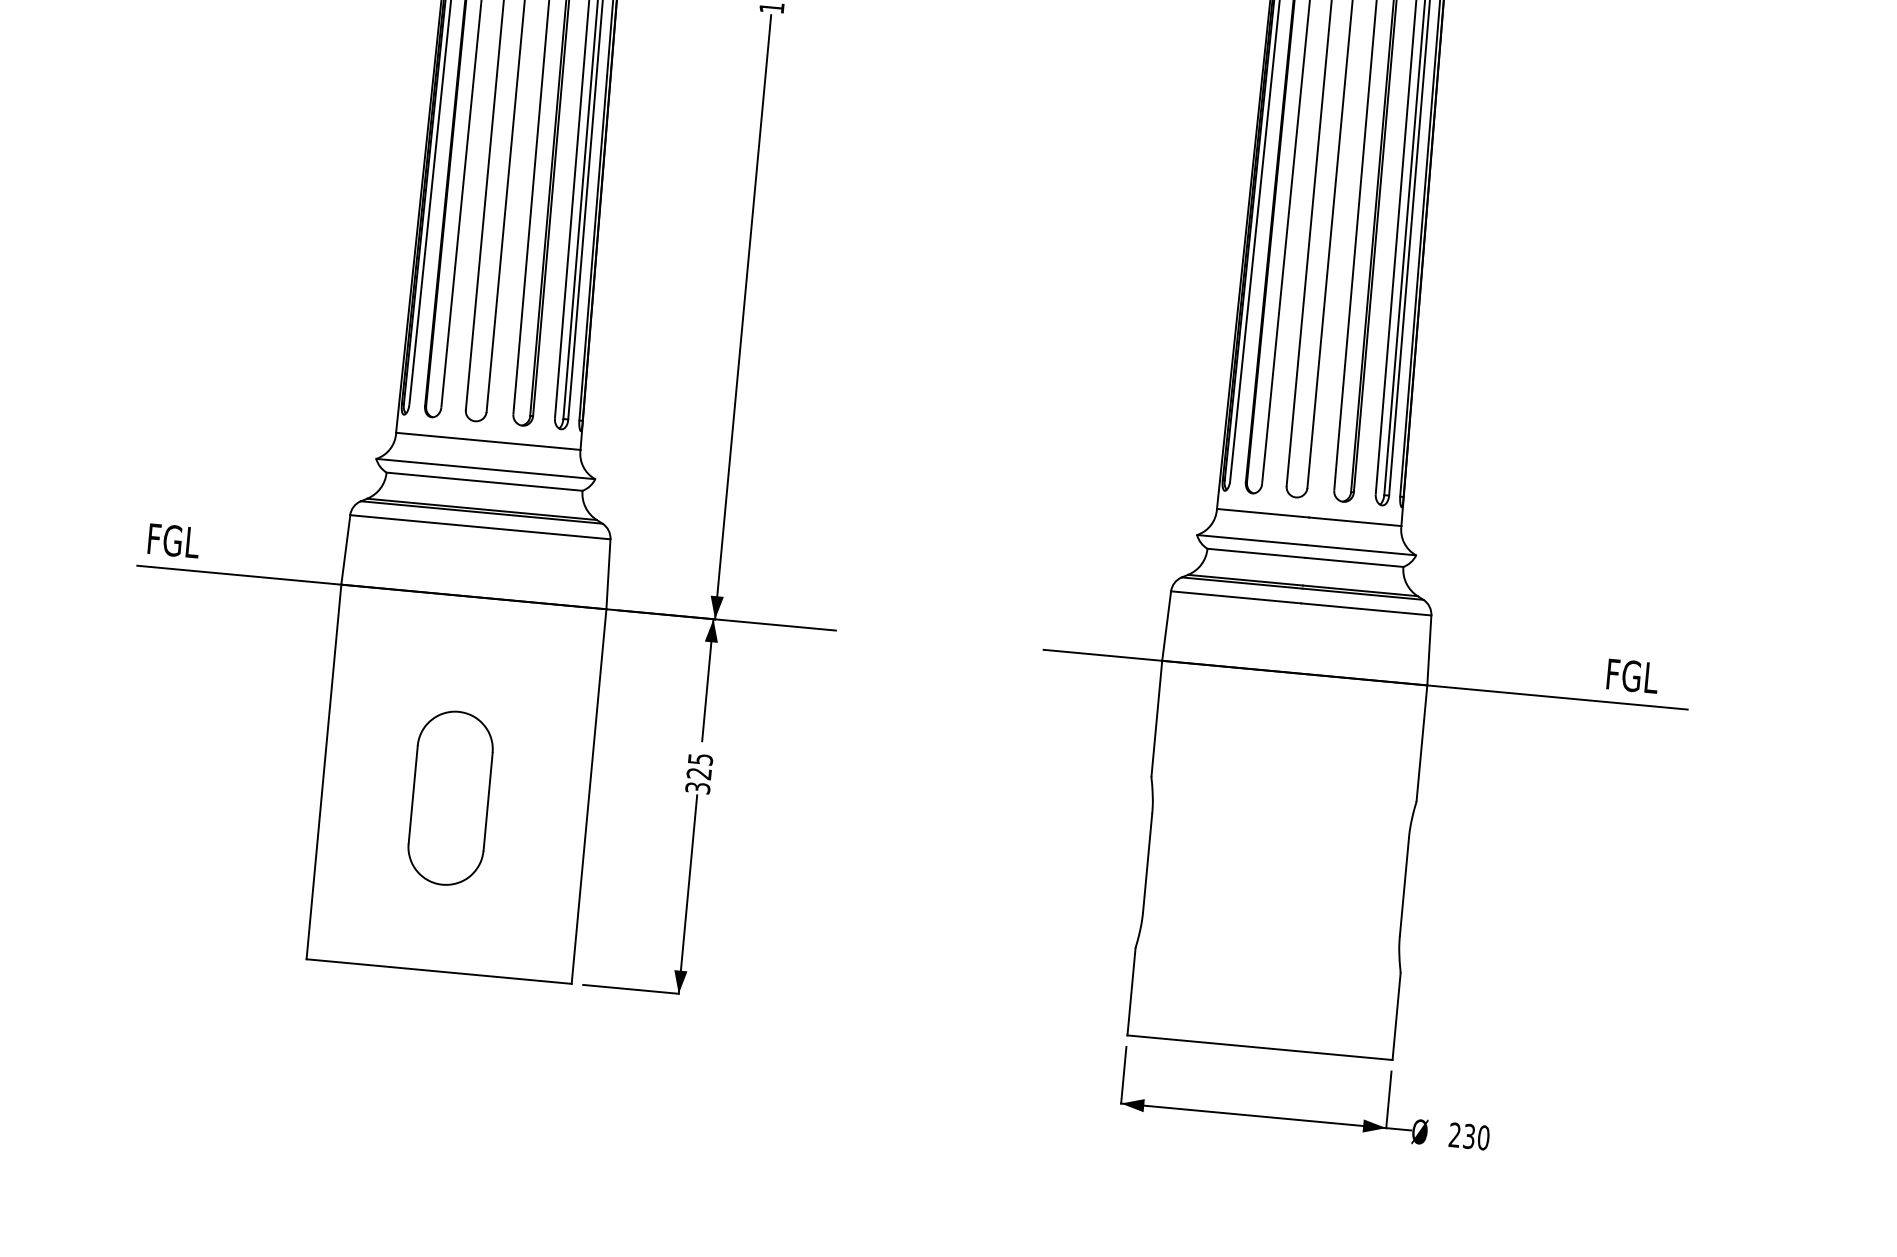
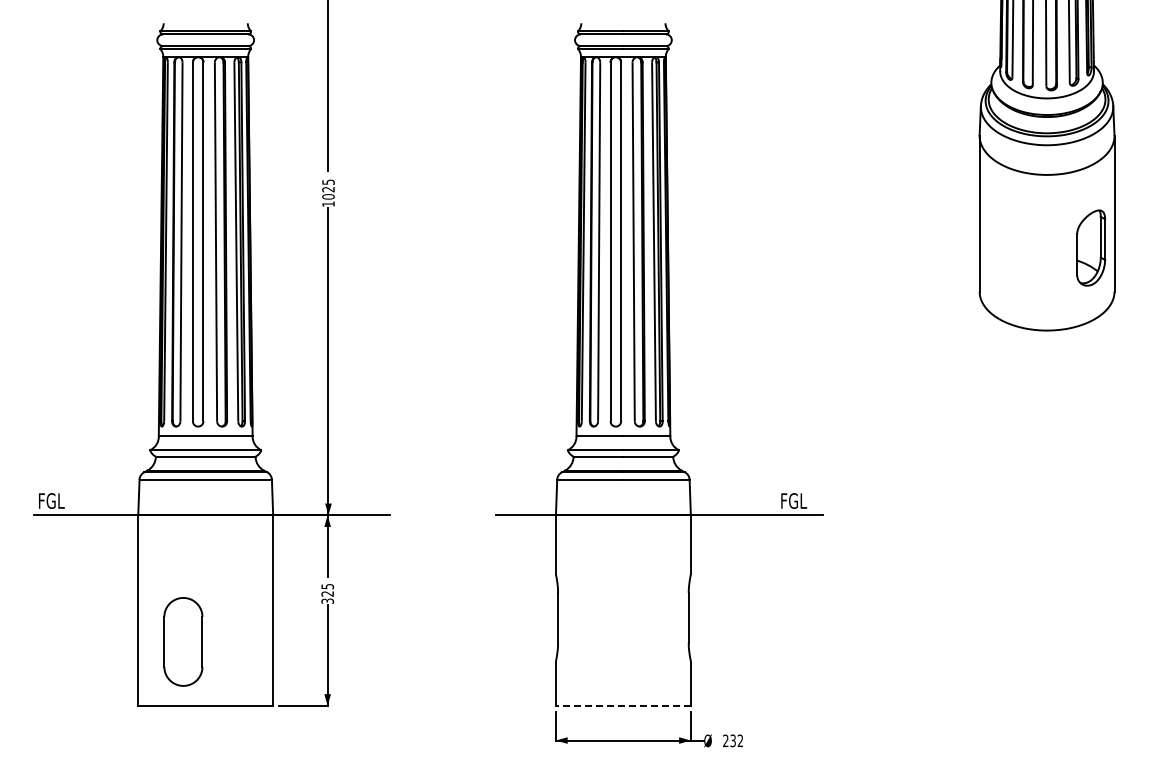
part: (450, 797) -> (183, 641), moved
line: (1258, 1046) -> (622, 705), solid -> dashed
text: (1483, 1137) -> (740, 740), 230 -> 232

